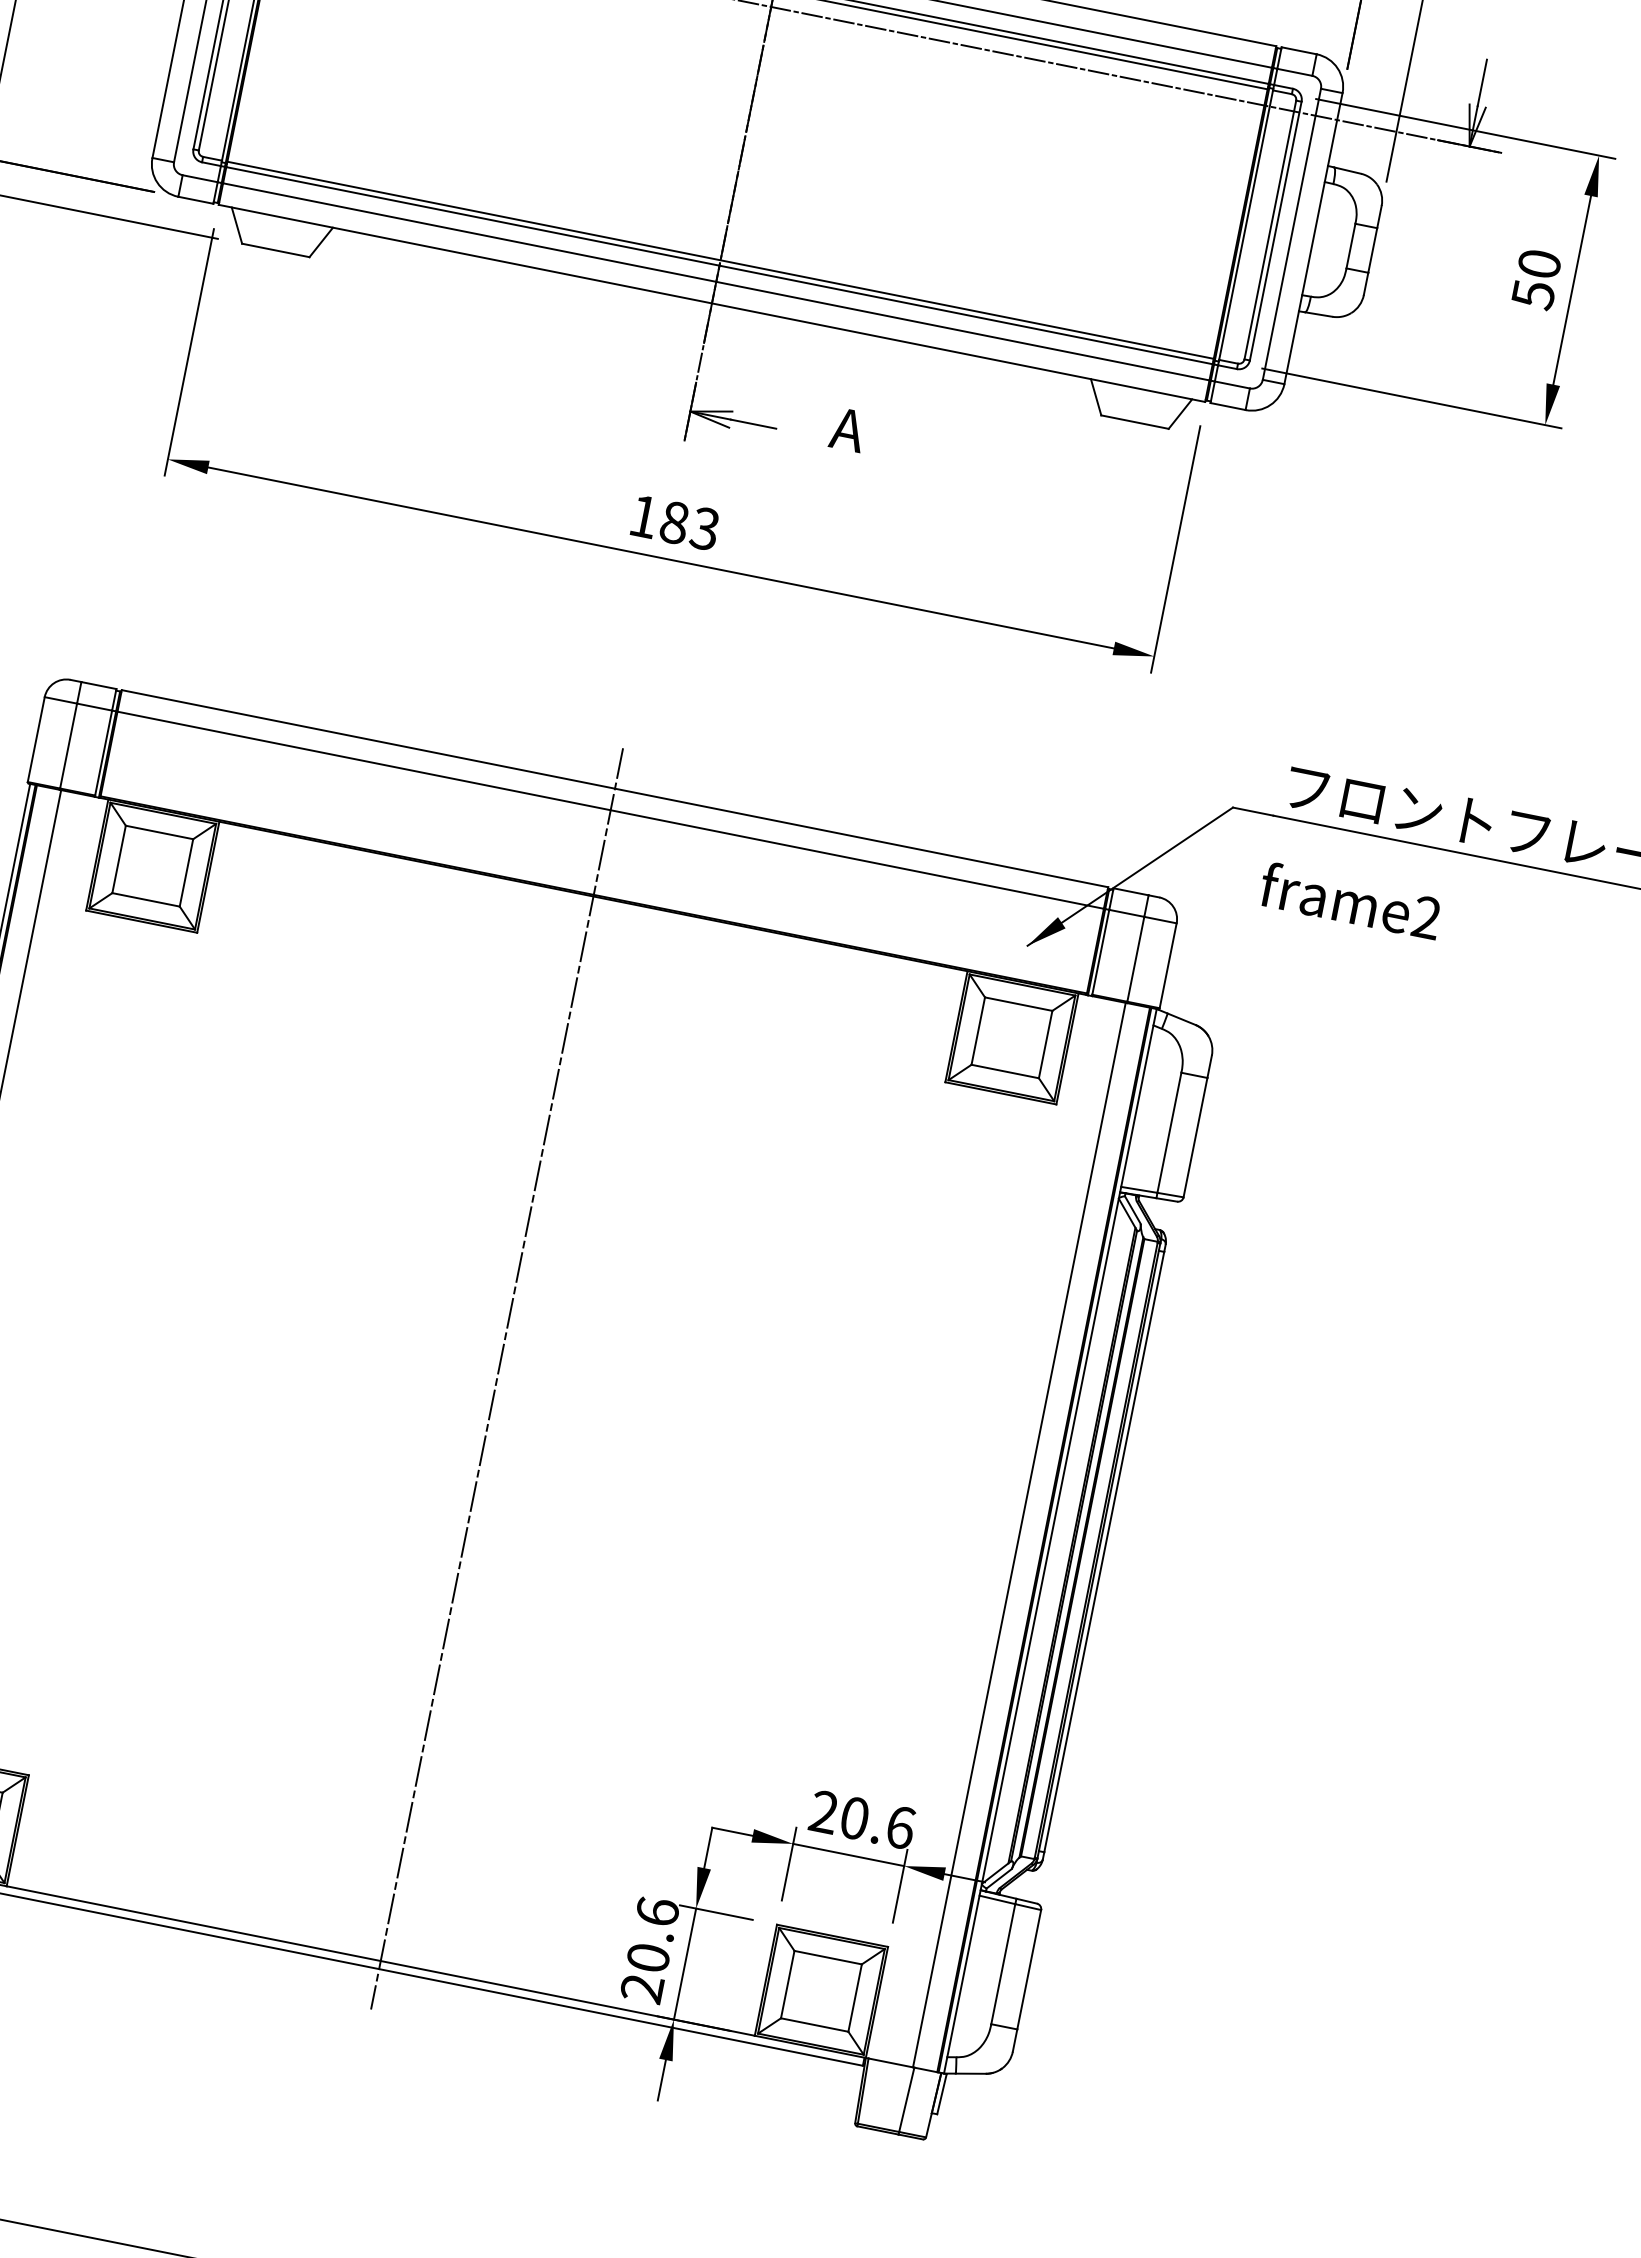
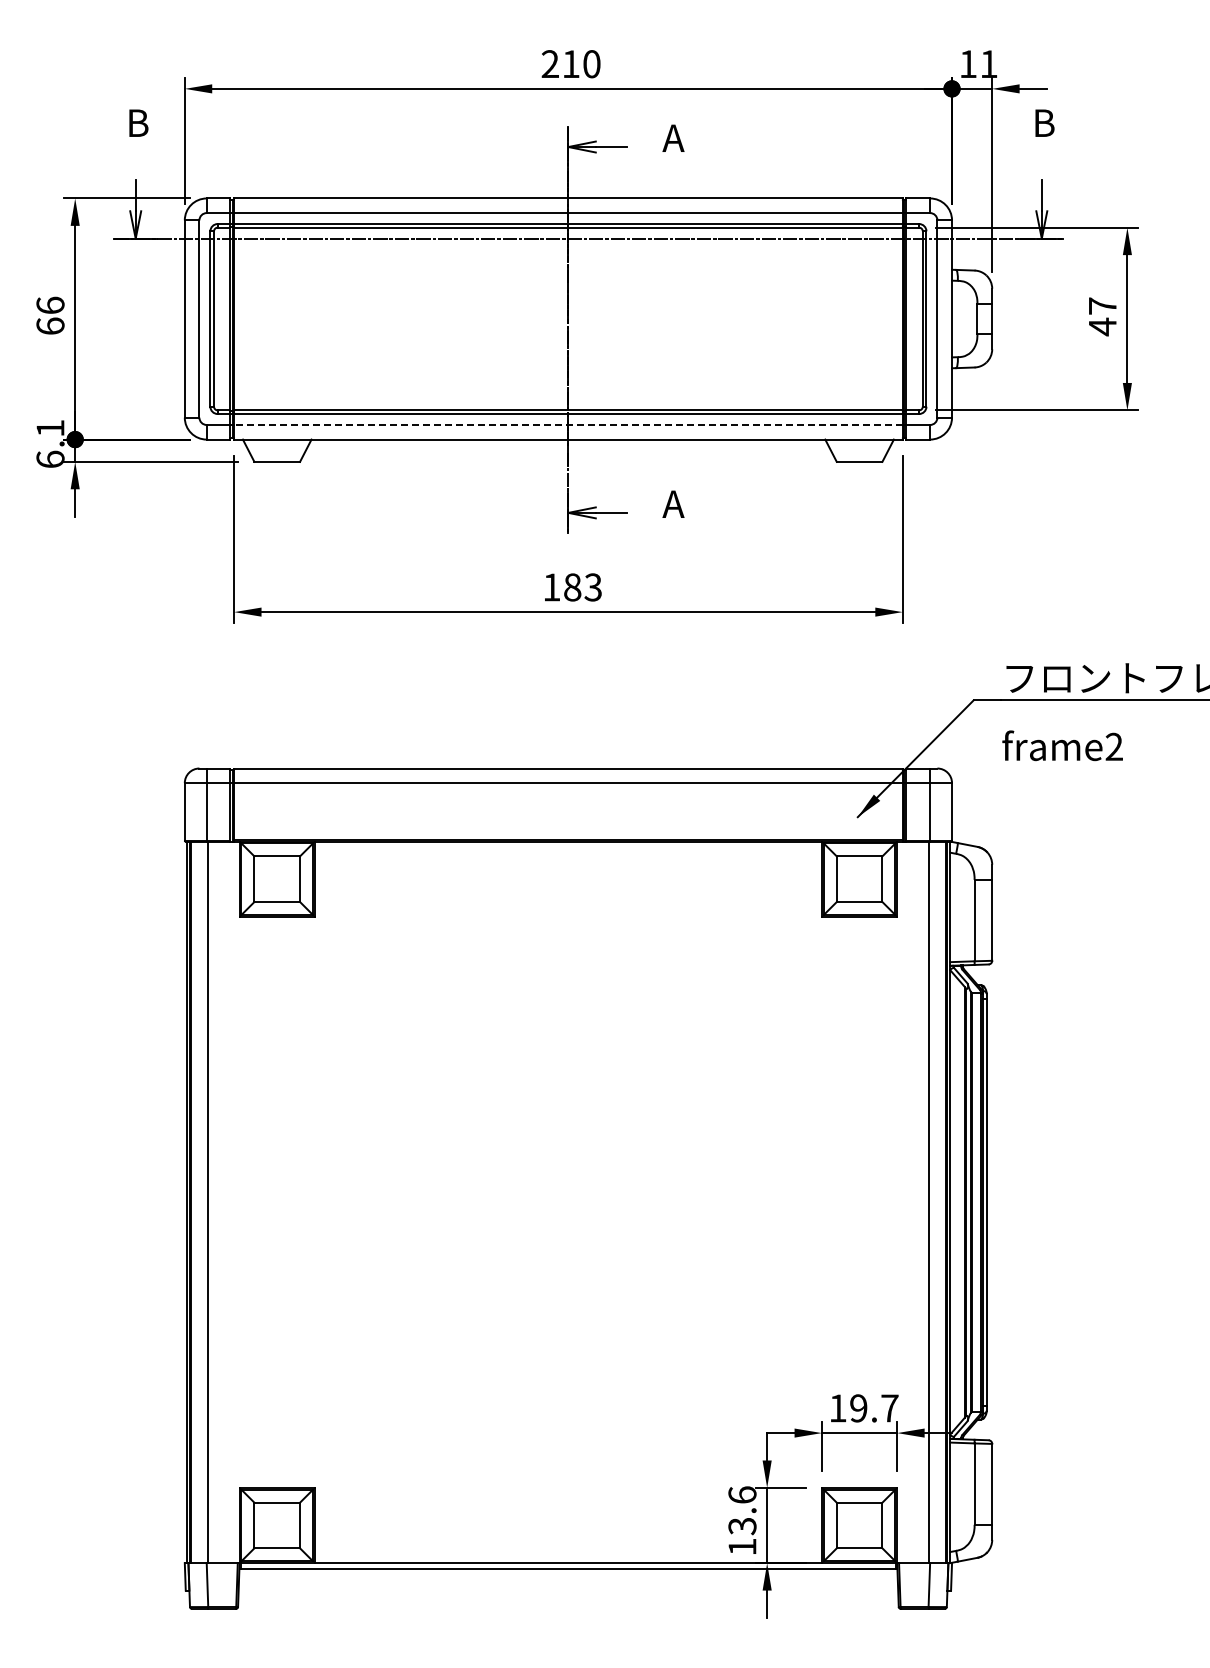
text: (1536, 279) -> (1102, 316), 50 -> 47
line: (715, 280) -> (567, 424), solid -> dashed
line: (497, 1378) -> (568, 1168), removed
text: (861, 1819) -> (863, 1408), 20.6 -> 19.7
text: (645, 1973) -> (742, 1536), 20.6 -> 13.6

